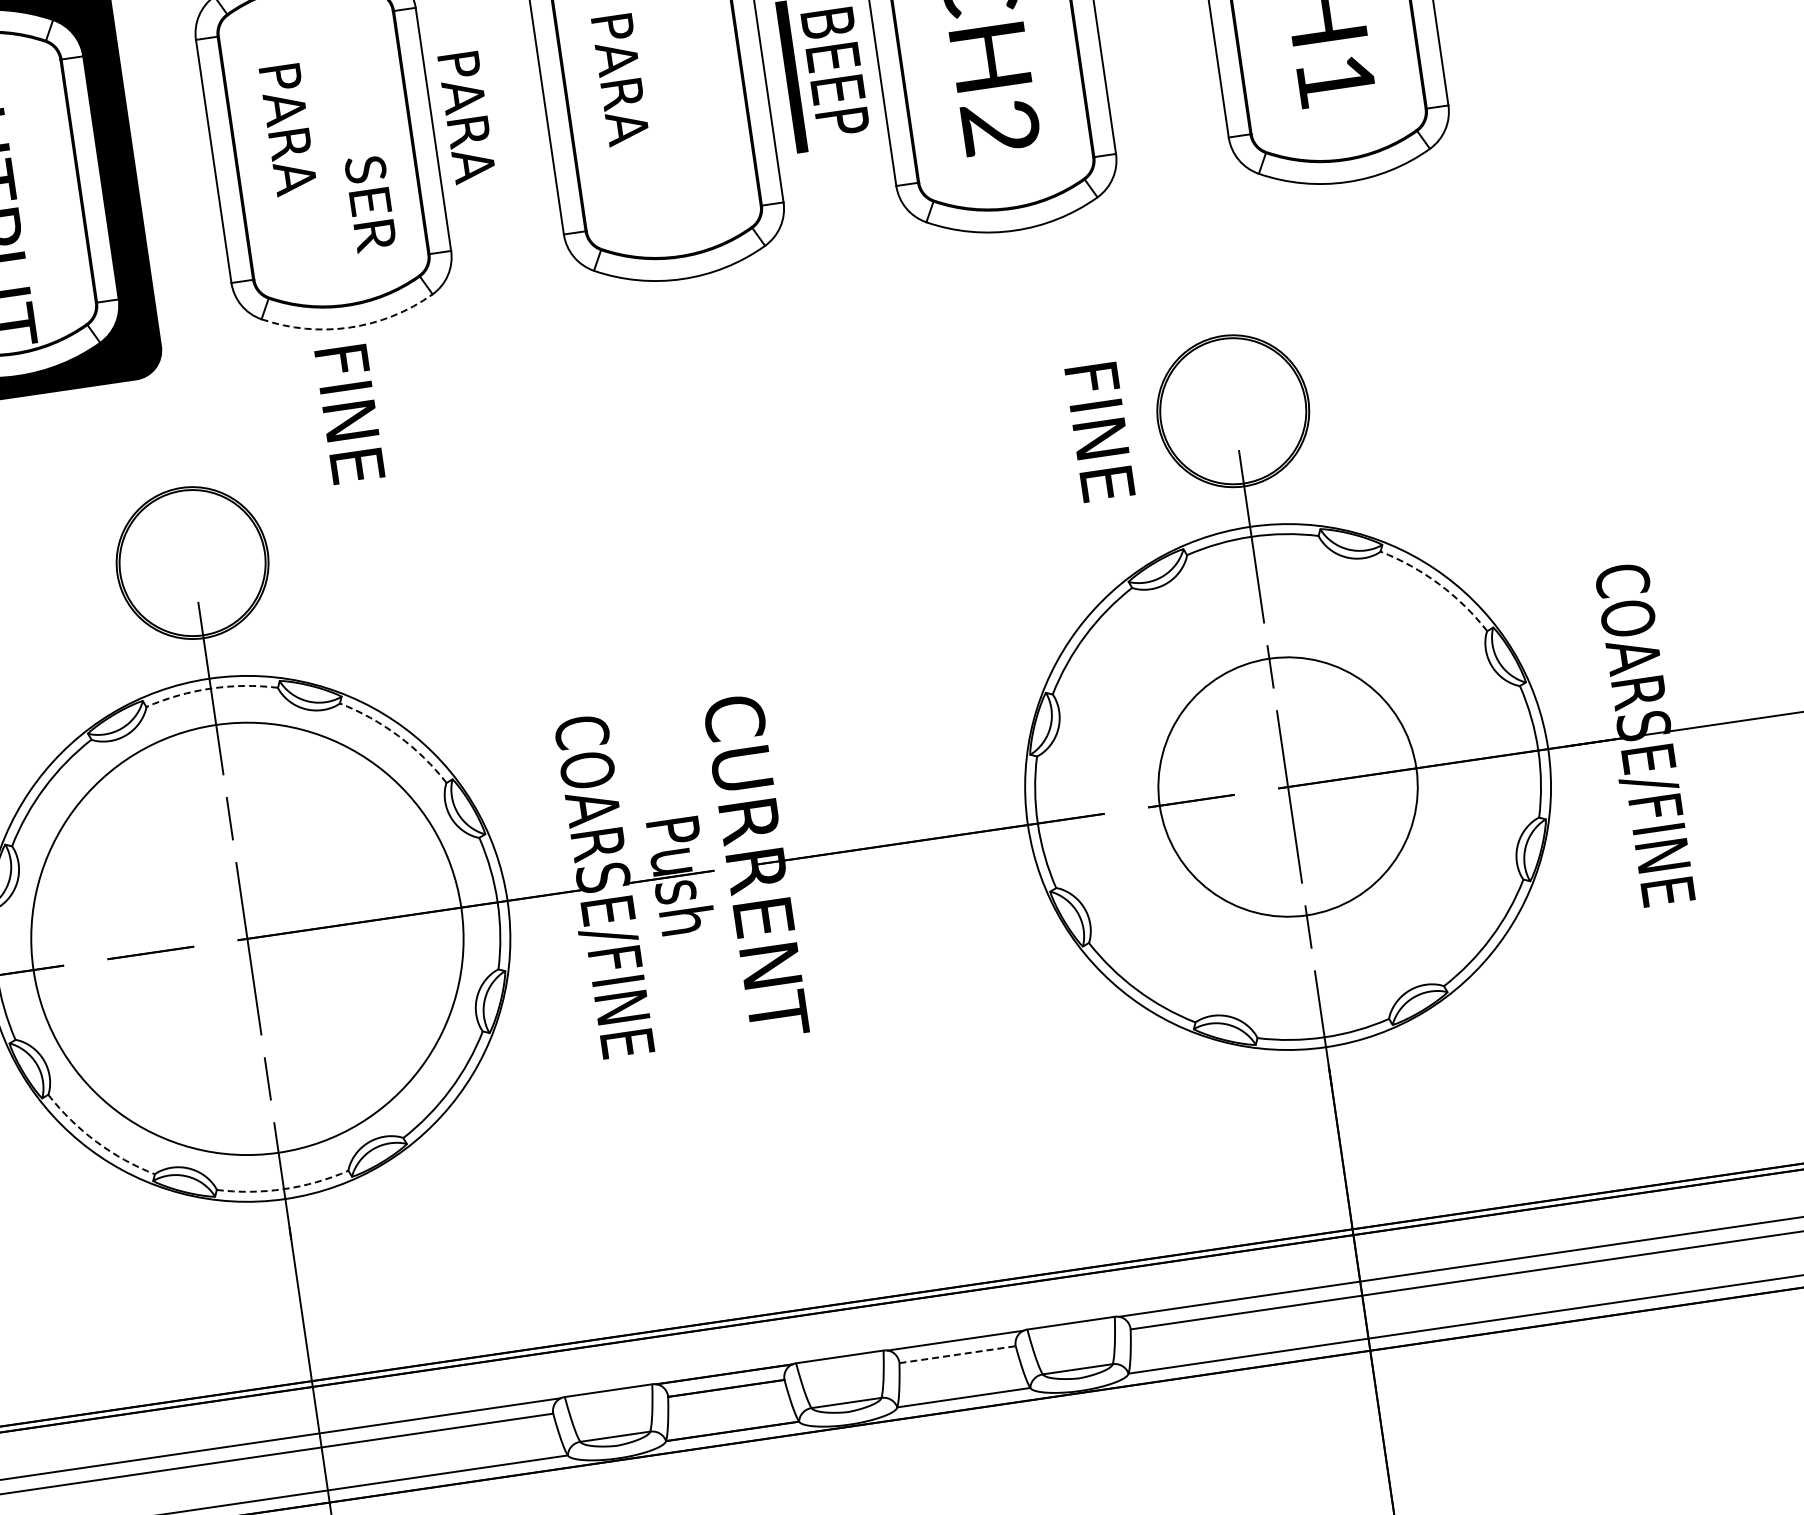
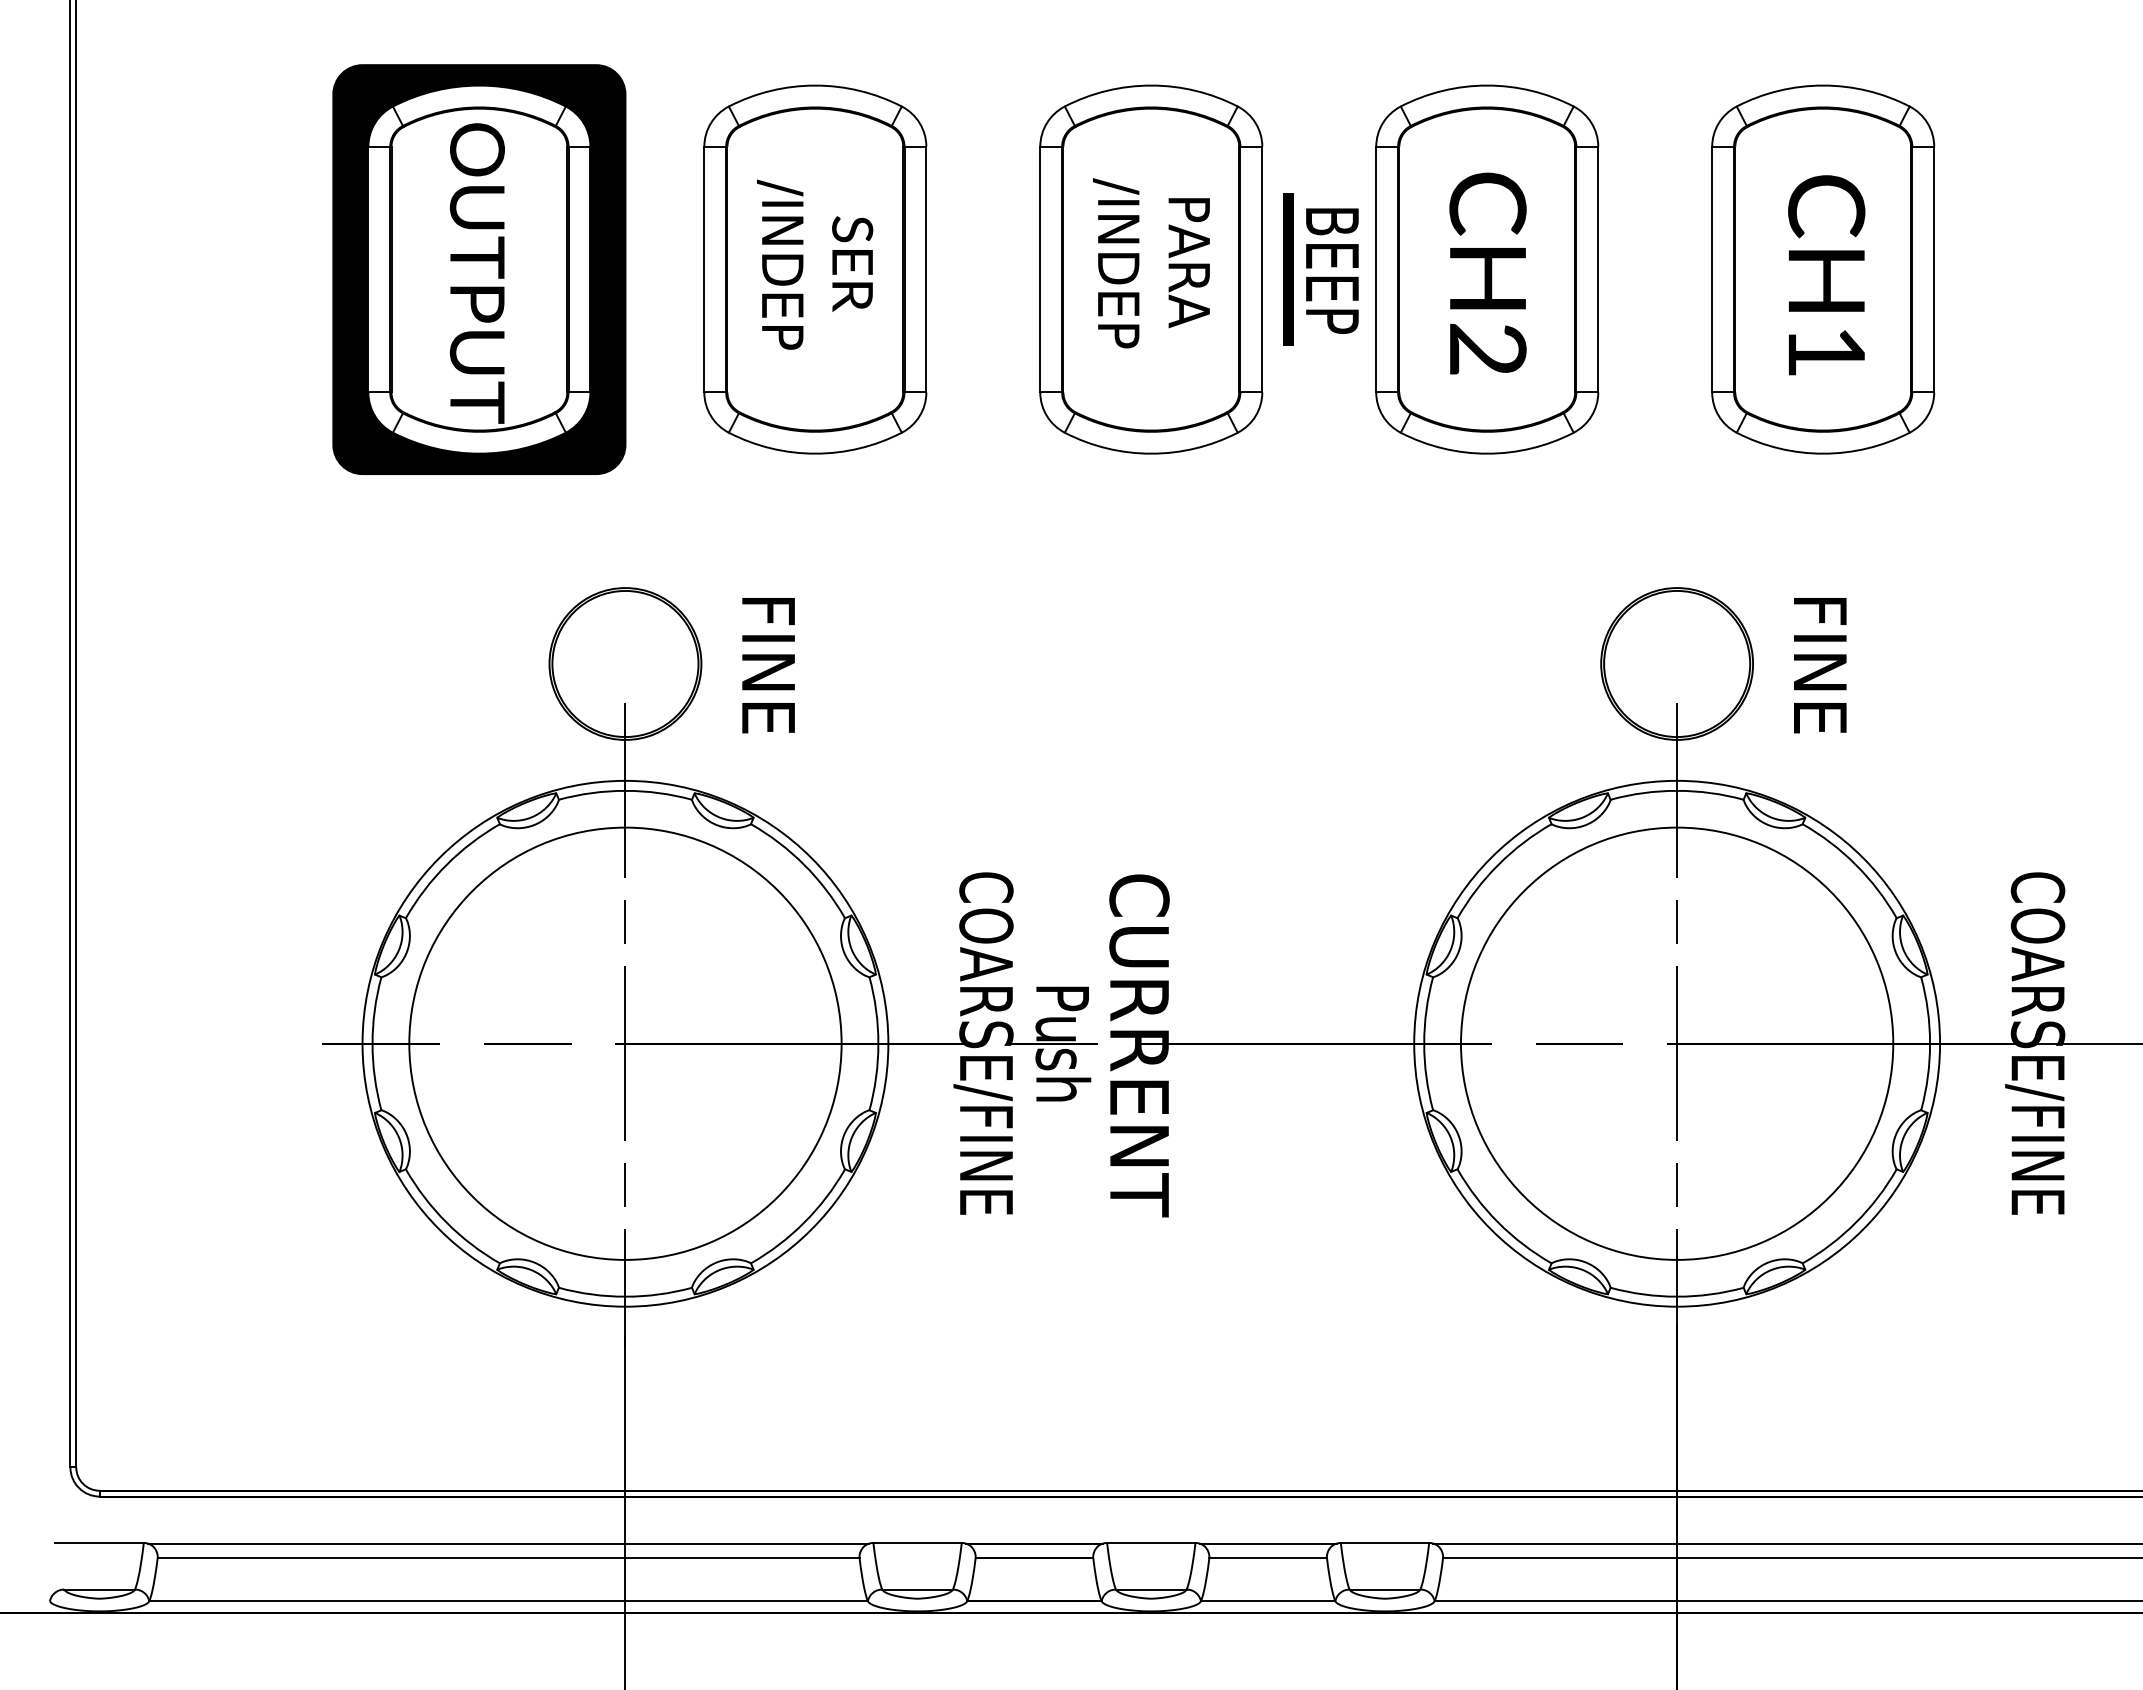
text: (619, 96) -> (1115, 263), PARA -> /INDEP
text: (466, 118) -> (1188, 263), moved
text: (288, 145) -> (780, 264), PARA -> /INDEP
text: (370, 203) -> (852, 263), moved
arc: (350, 327) -> (815, 453), dashed -> solid
text: (349, 414) -> (768, 665), moved
text: (1100, 432) -> (1820, 665), moved
arc: (1438, 583) -> (1855, 864), dashed -> solid
arc: (210, 688) -> (625, 790), dashed -> solid
arc: (398, 735) -> (804, 864), dashed -> solid
circle: (1287, 786) -> (1676, 1043), size x1.67
arc: (96, 1141) -> (446, 1222), dashed -> solid
arc: (283, 1188) -> (625, 1296), dashed -> solid
line: (957, 1354) -> (1268, 1557), dashed -> solid

